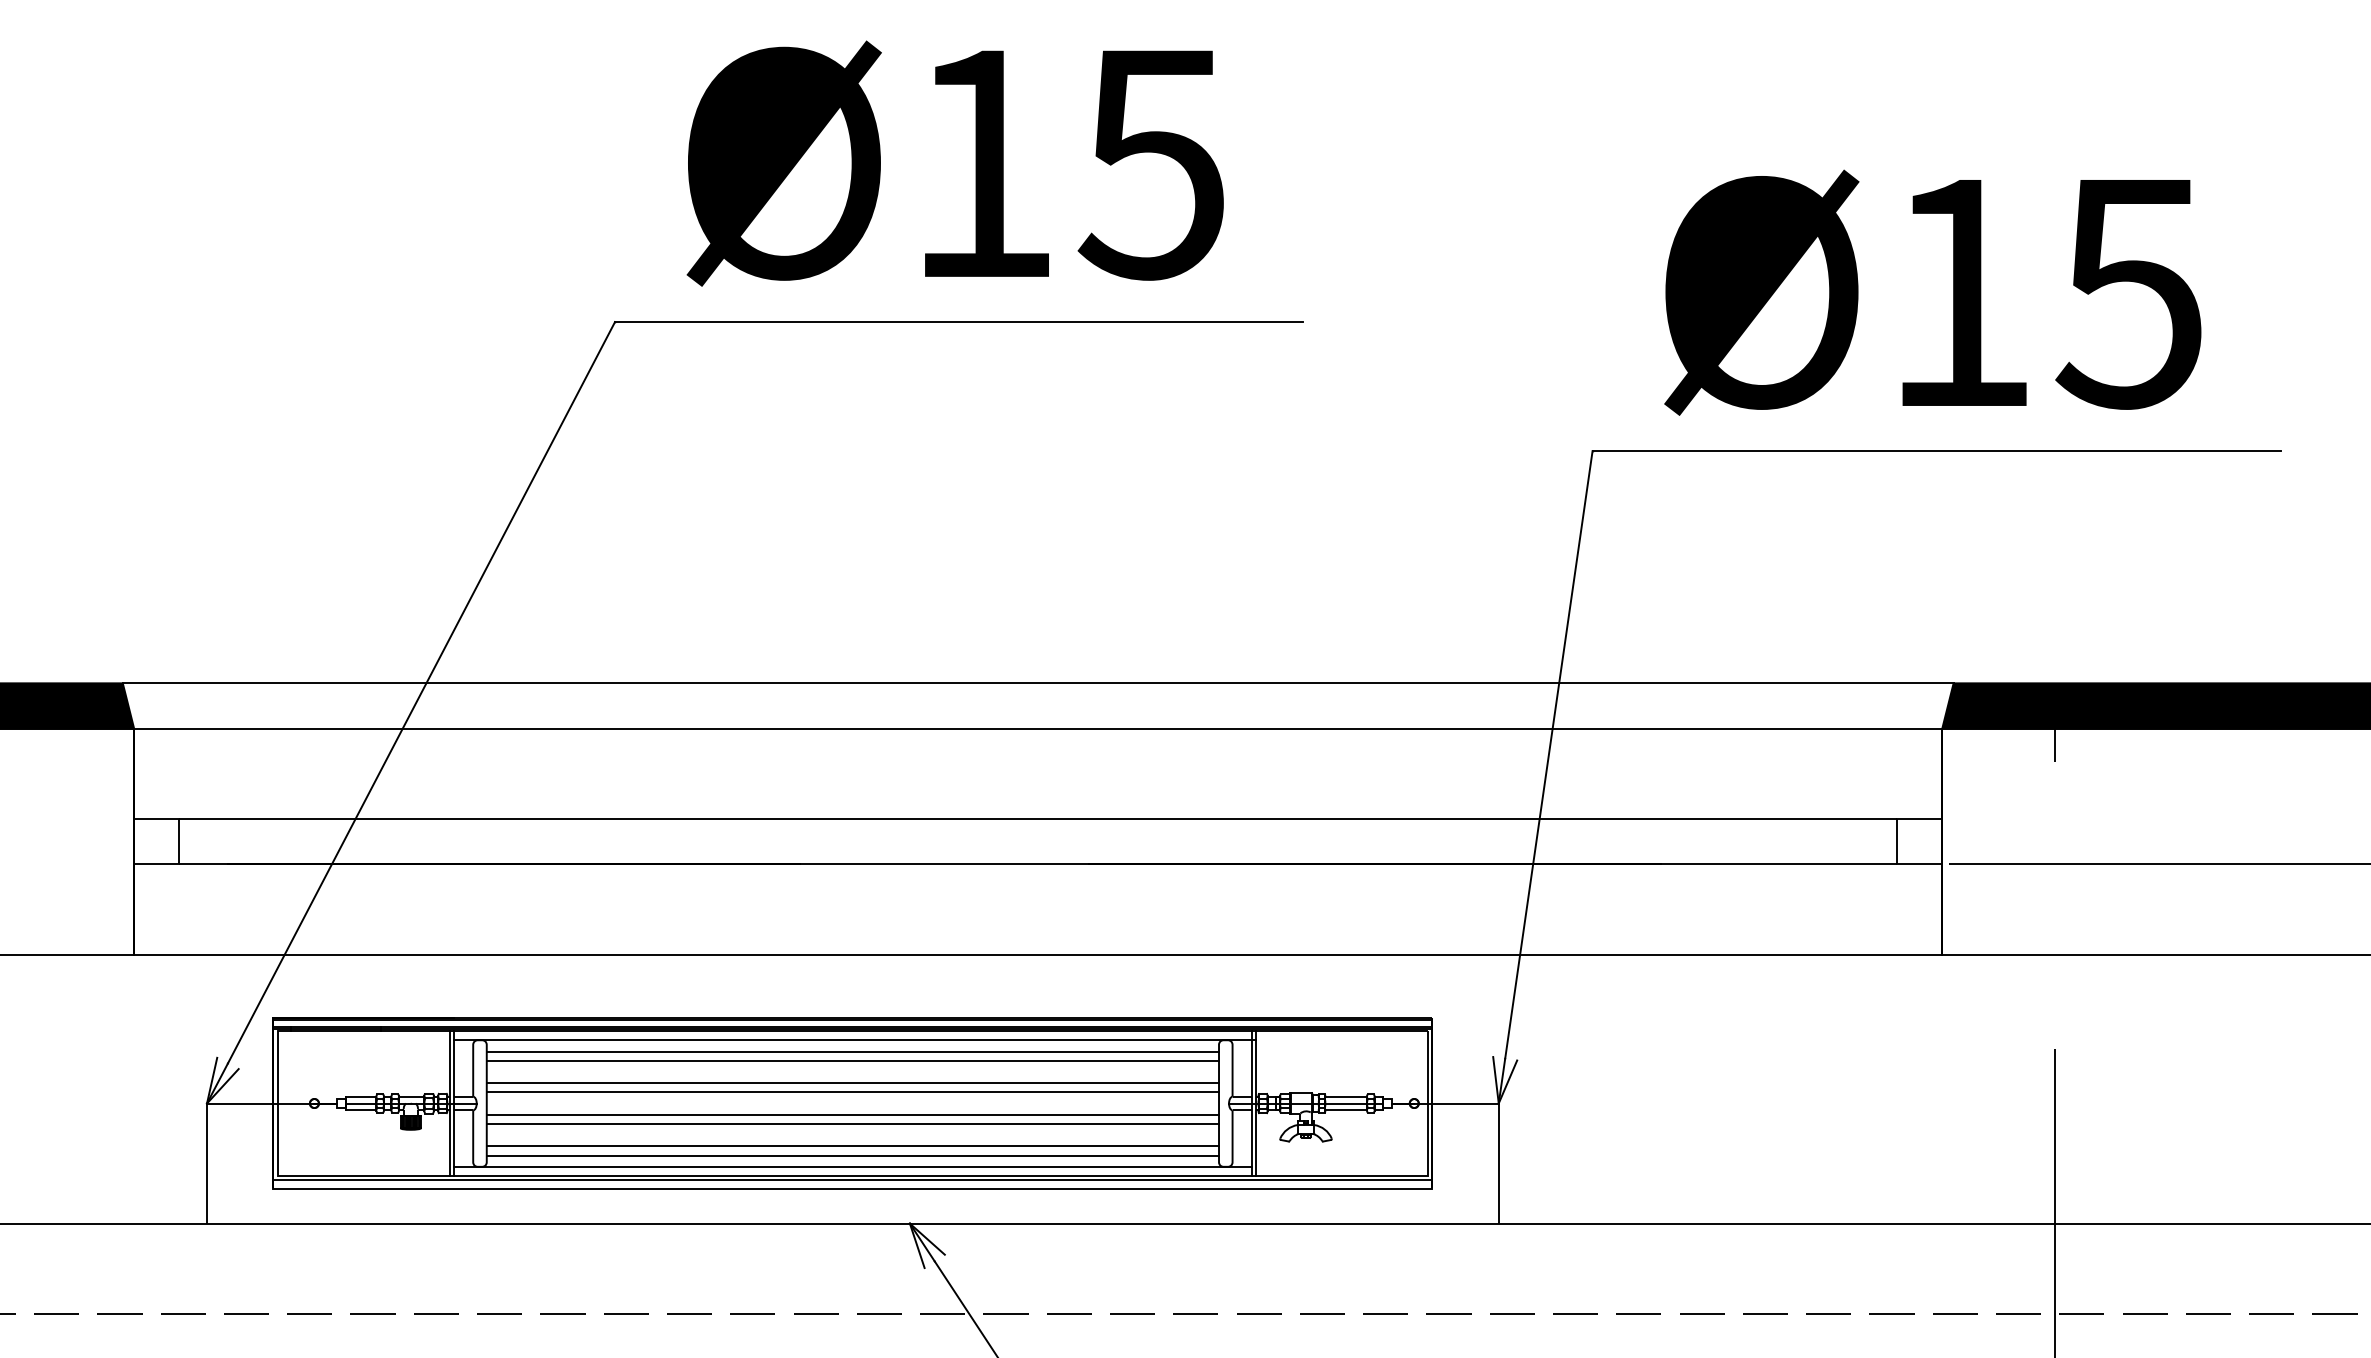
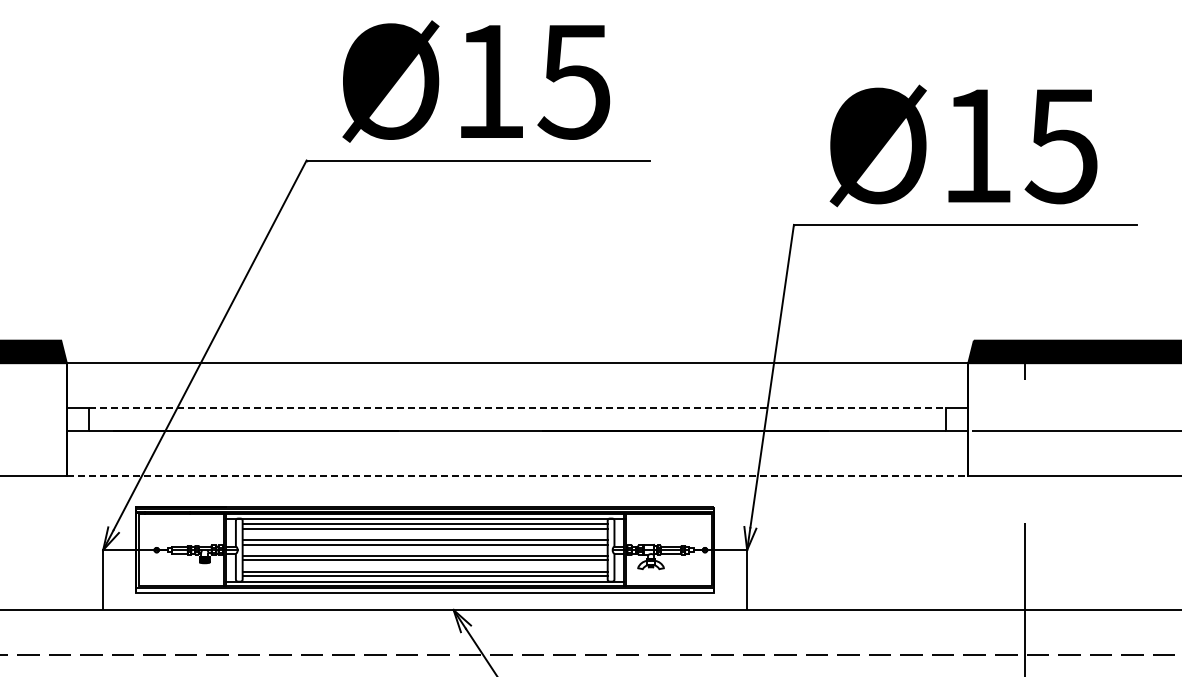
line: (1038, 683) -> (517, 340), removed
line: (1040, 819) -> (518, 408), solid -> dashed
line: (1038, 953) -> (517, 475), solid -> dashed

